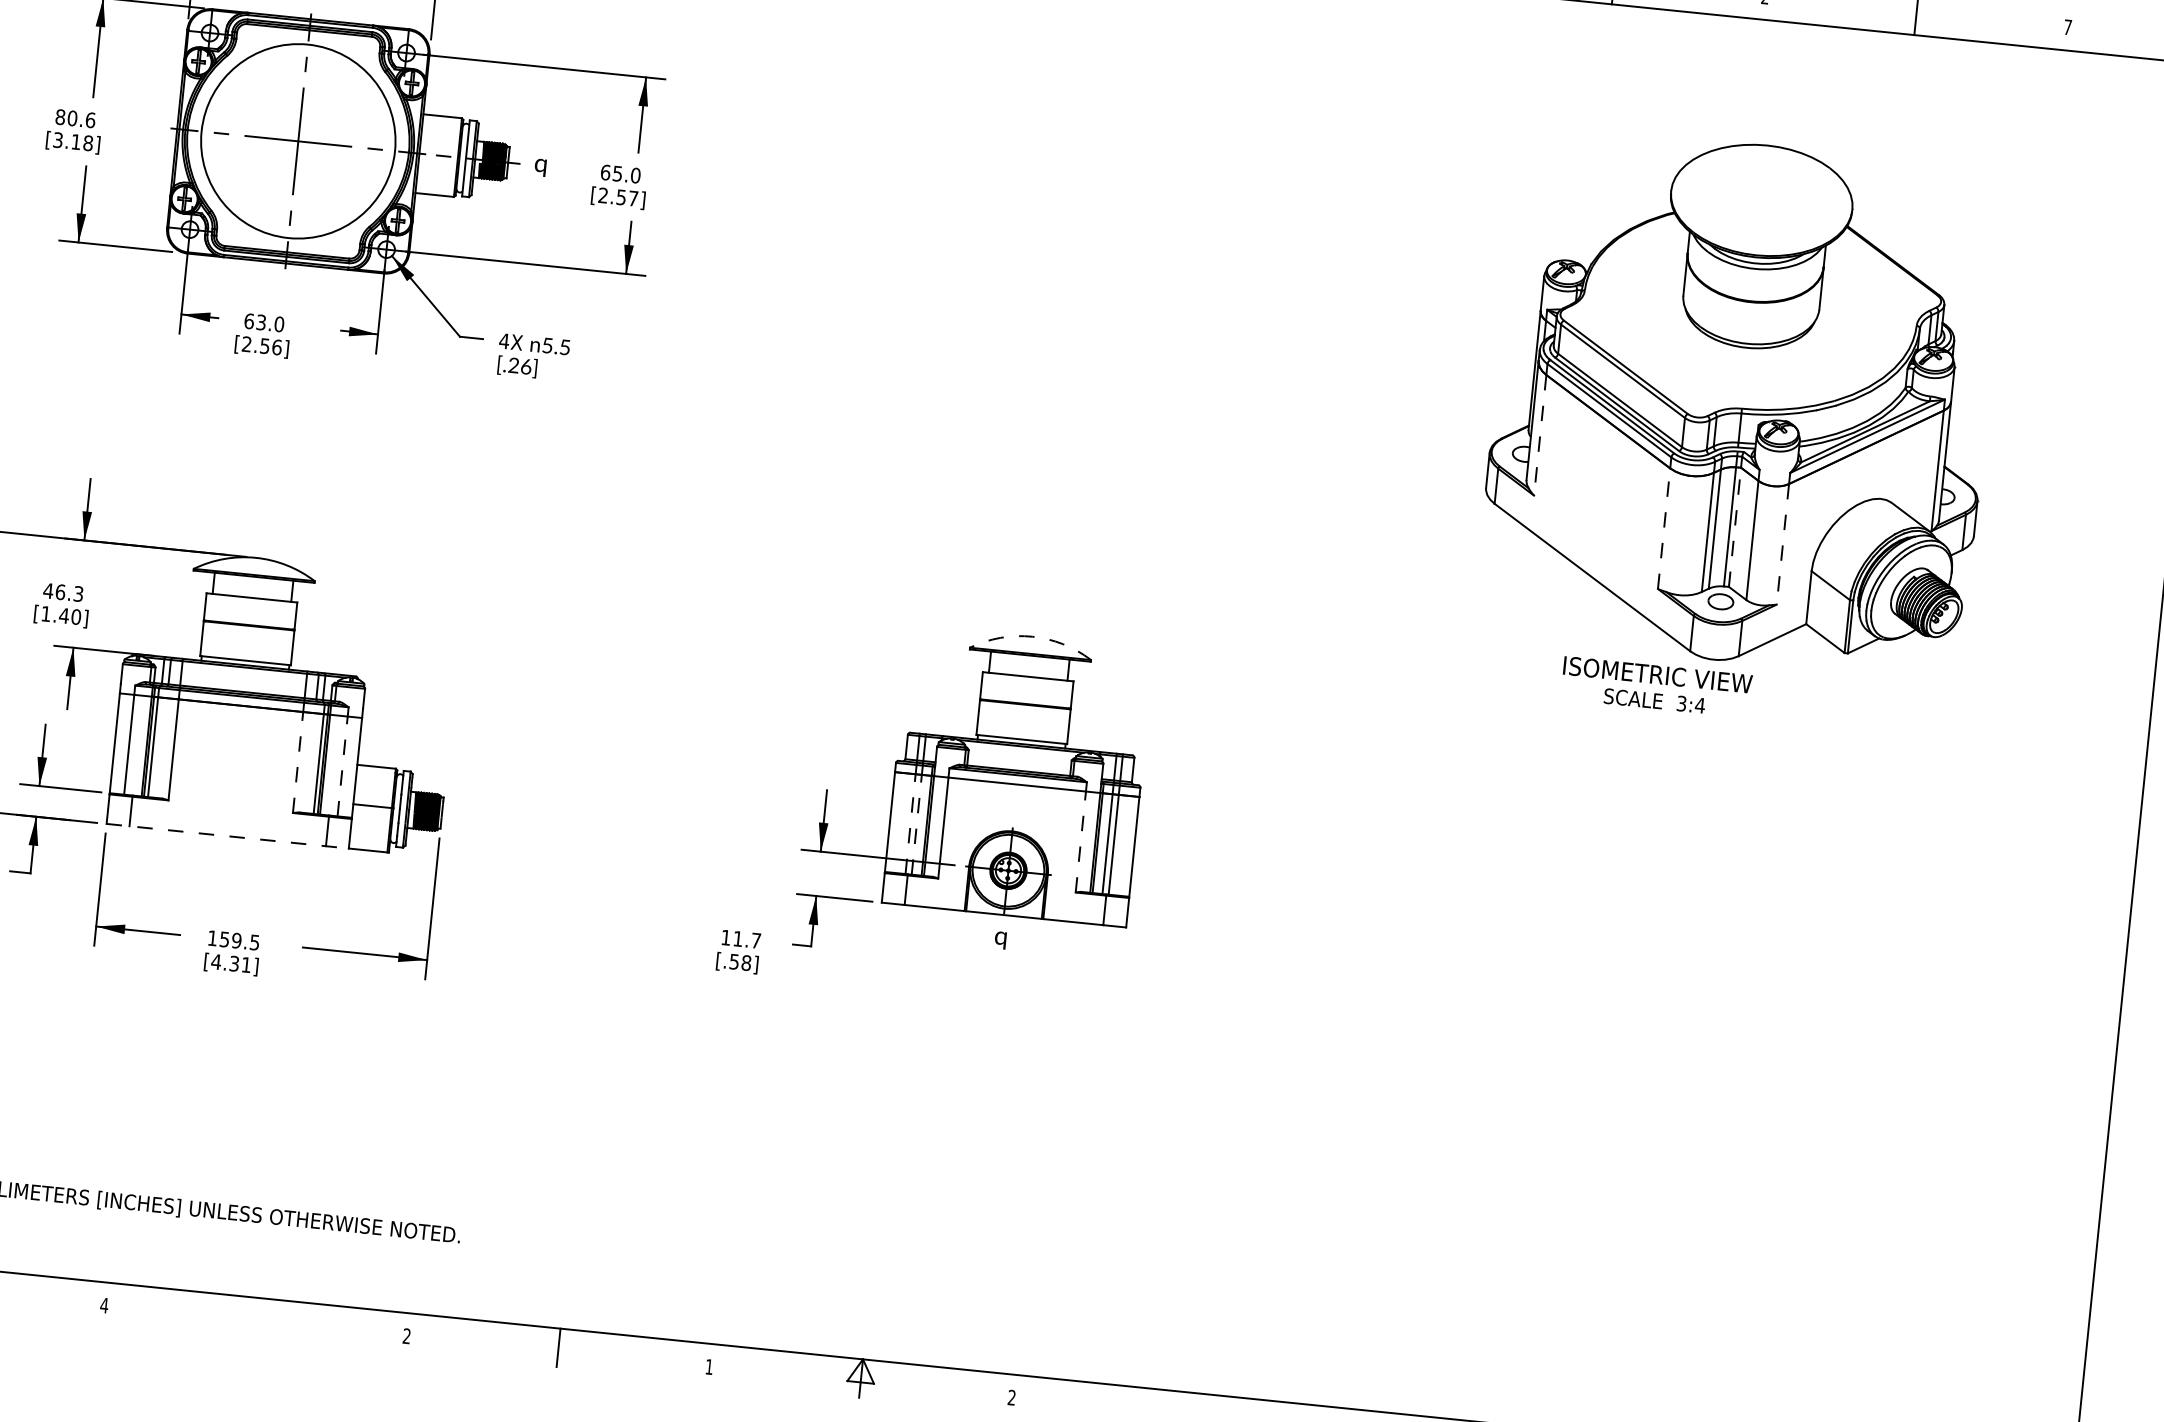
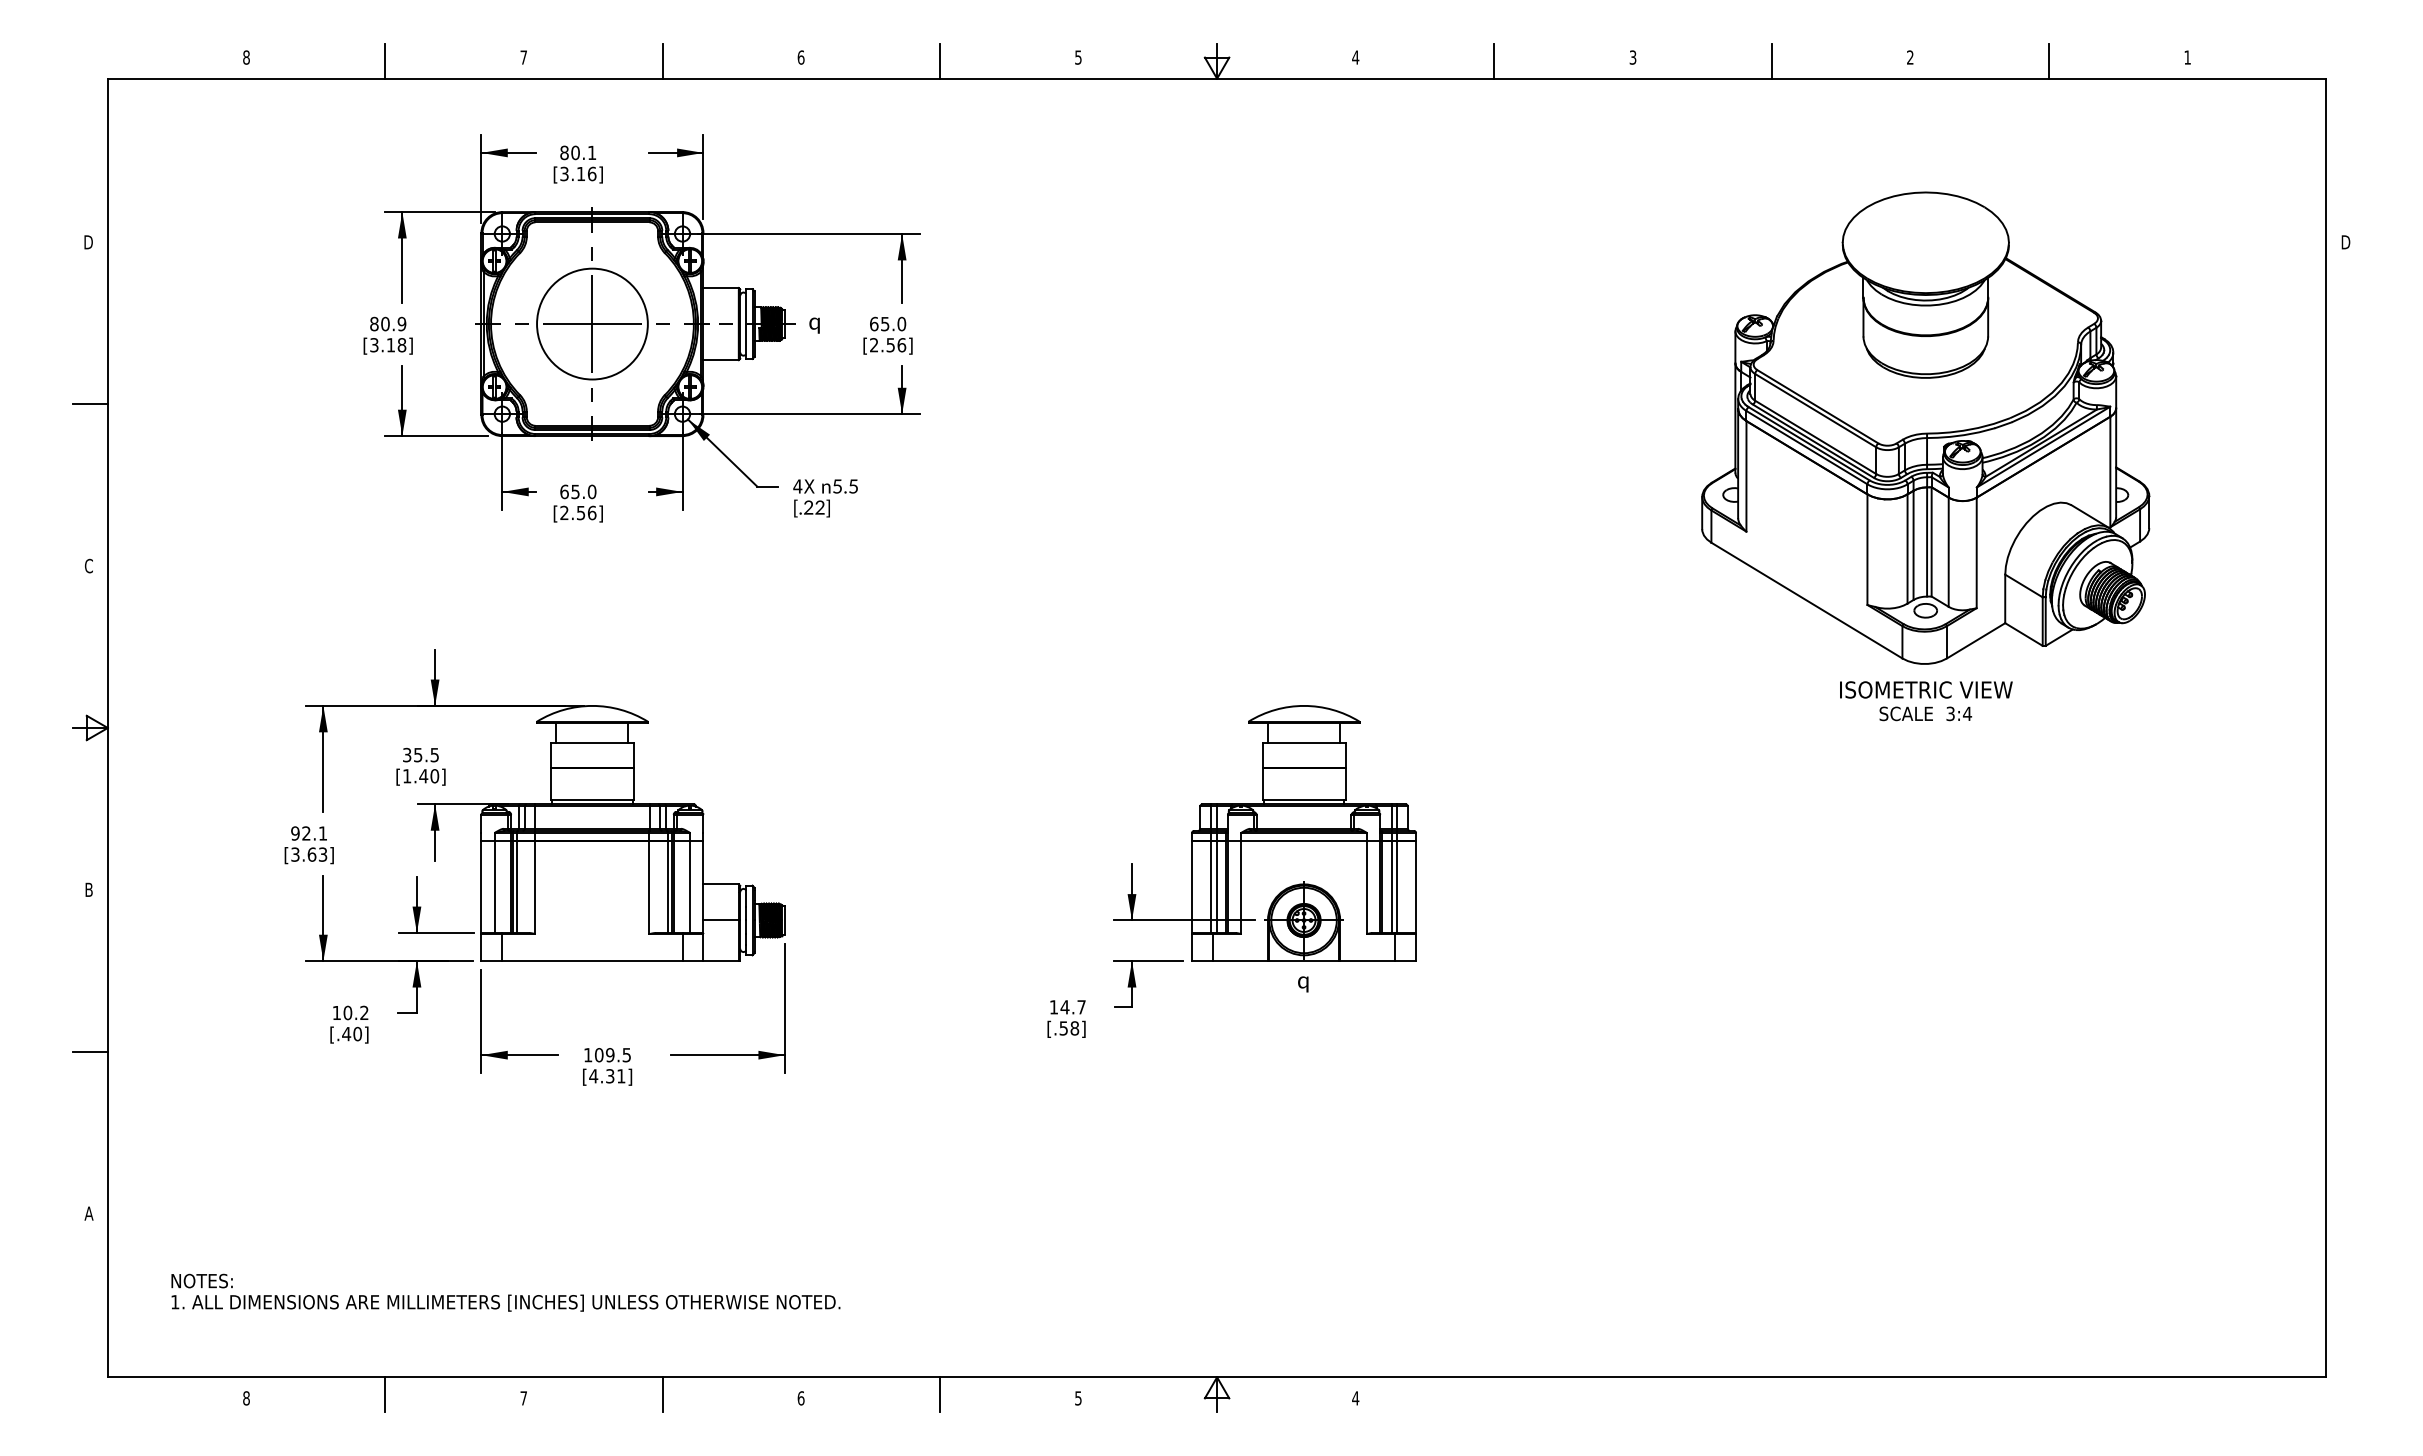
text: (2067, 27) -> (2187, 57), 7 -> 1
text: (90, 119) -> (401, 323), 80.6 -> 80.9
circle: (298, 140) -> (592, 323), size x0.62
text: (633, 198) -> (901, 345), [2.57] -> [2.56]
text: (261, 322) -> (575, 491), 63.0 -> 65.0
text: (525, 366) -> (819, 507), [.26] -> [.22]
line: (1540, 435) -> (1746, 476), dashed -> solid
line: (1734, 526) -> (1931, 541), dashed -> solid
line: (1664, 528) -> (1867, 549), dashed -> solid
line: (1782, 544) -> (1976, 553), dashed -> solid
text: (63, 591) -> (420, 754), 46.3 -> 35.5
arc: (1032, 636) -> (1304, 705), dashed -> solid
text: (1656, 687) -> (1926, 701), moved
line: (298, 762) -> (649, 887), dashed -> solid
line: (342, 766) -> (690, 887), dashed -> solid
line: (910, 824) -> (1210, 887), dashed -> solid
line: (916, 825) -> (1216, 887), dashed -> solid
line: (227, 836) -> (592, 961), dashed -> solid
line: (1081, 841) -> (1367, 887), dashed -> solid
text: (224, 939) -> (599, 1055), 159.5 -> 109.5
text: (737, 939) -> (1064, 1007), 11.7 -> 14.7
text: (104, 1305) -> (523, 1398), 4 -> 7
line: (256, 1316) -> (662, 1394), added
text: (406, 1336) -> (800, 1398), 2 -> 6
text: (709, 1367) -> (1078, 1398), 1 -> 5
text: (1011, 1397) -> (1355, 1398), 2 -> 4

